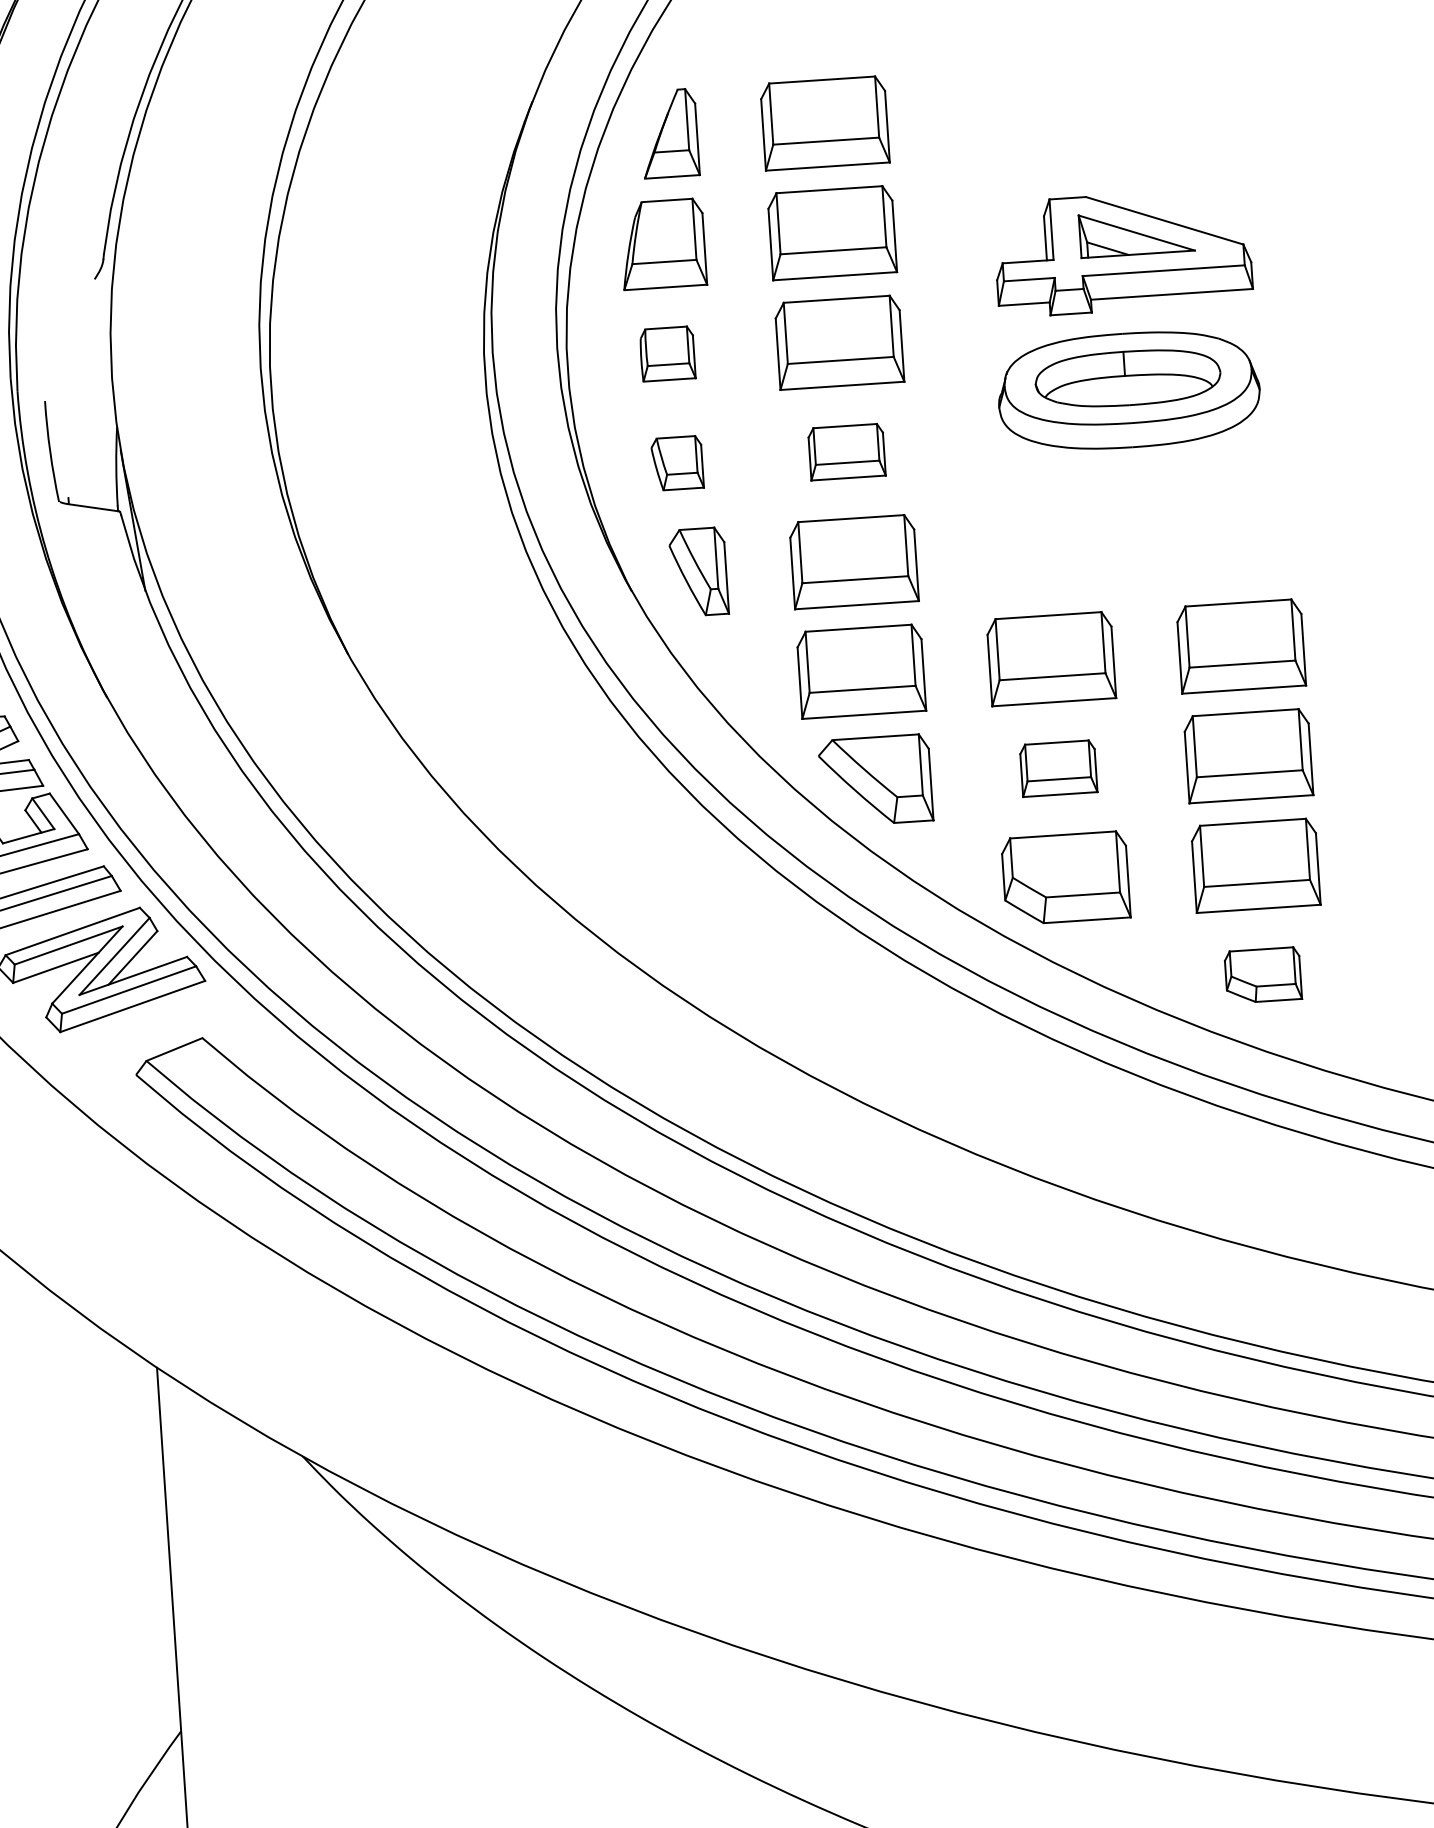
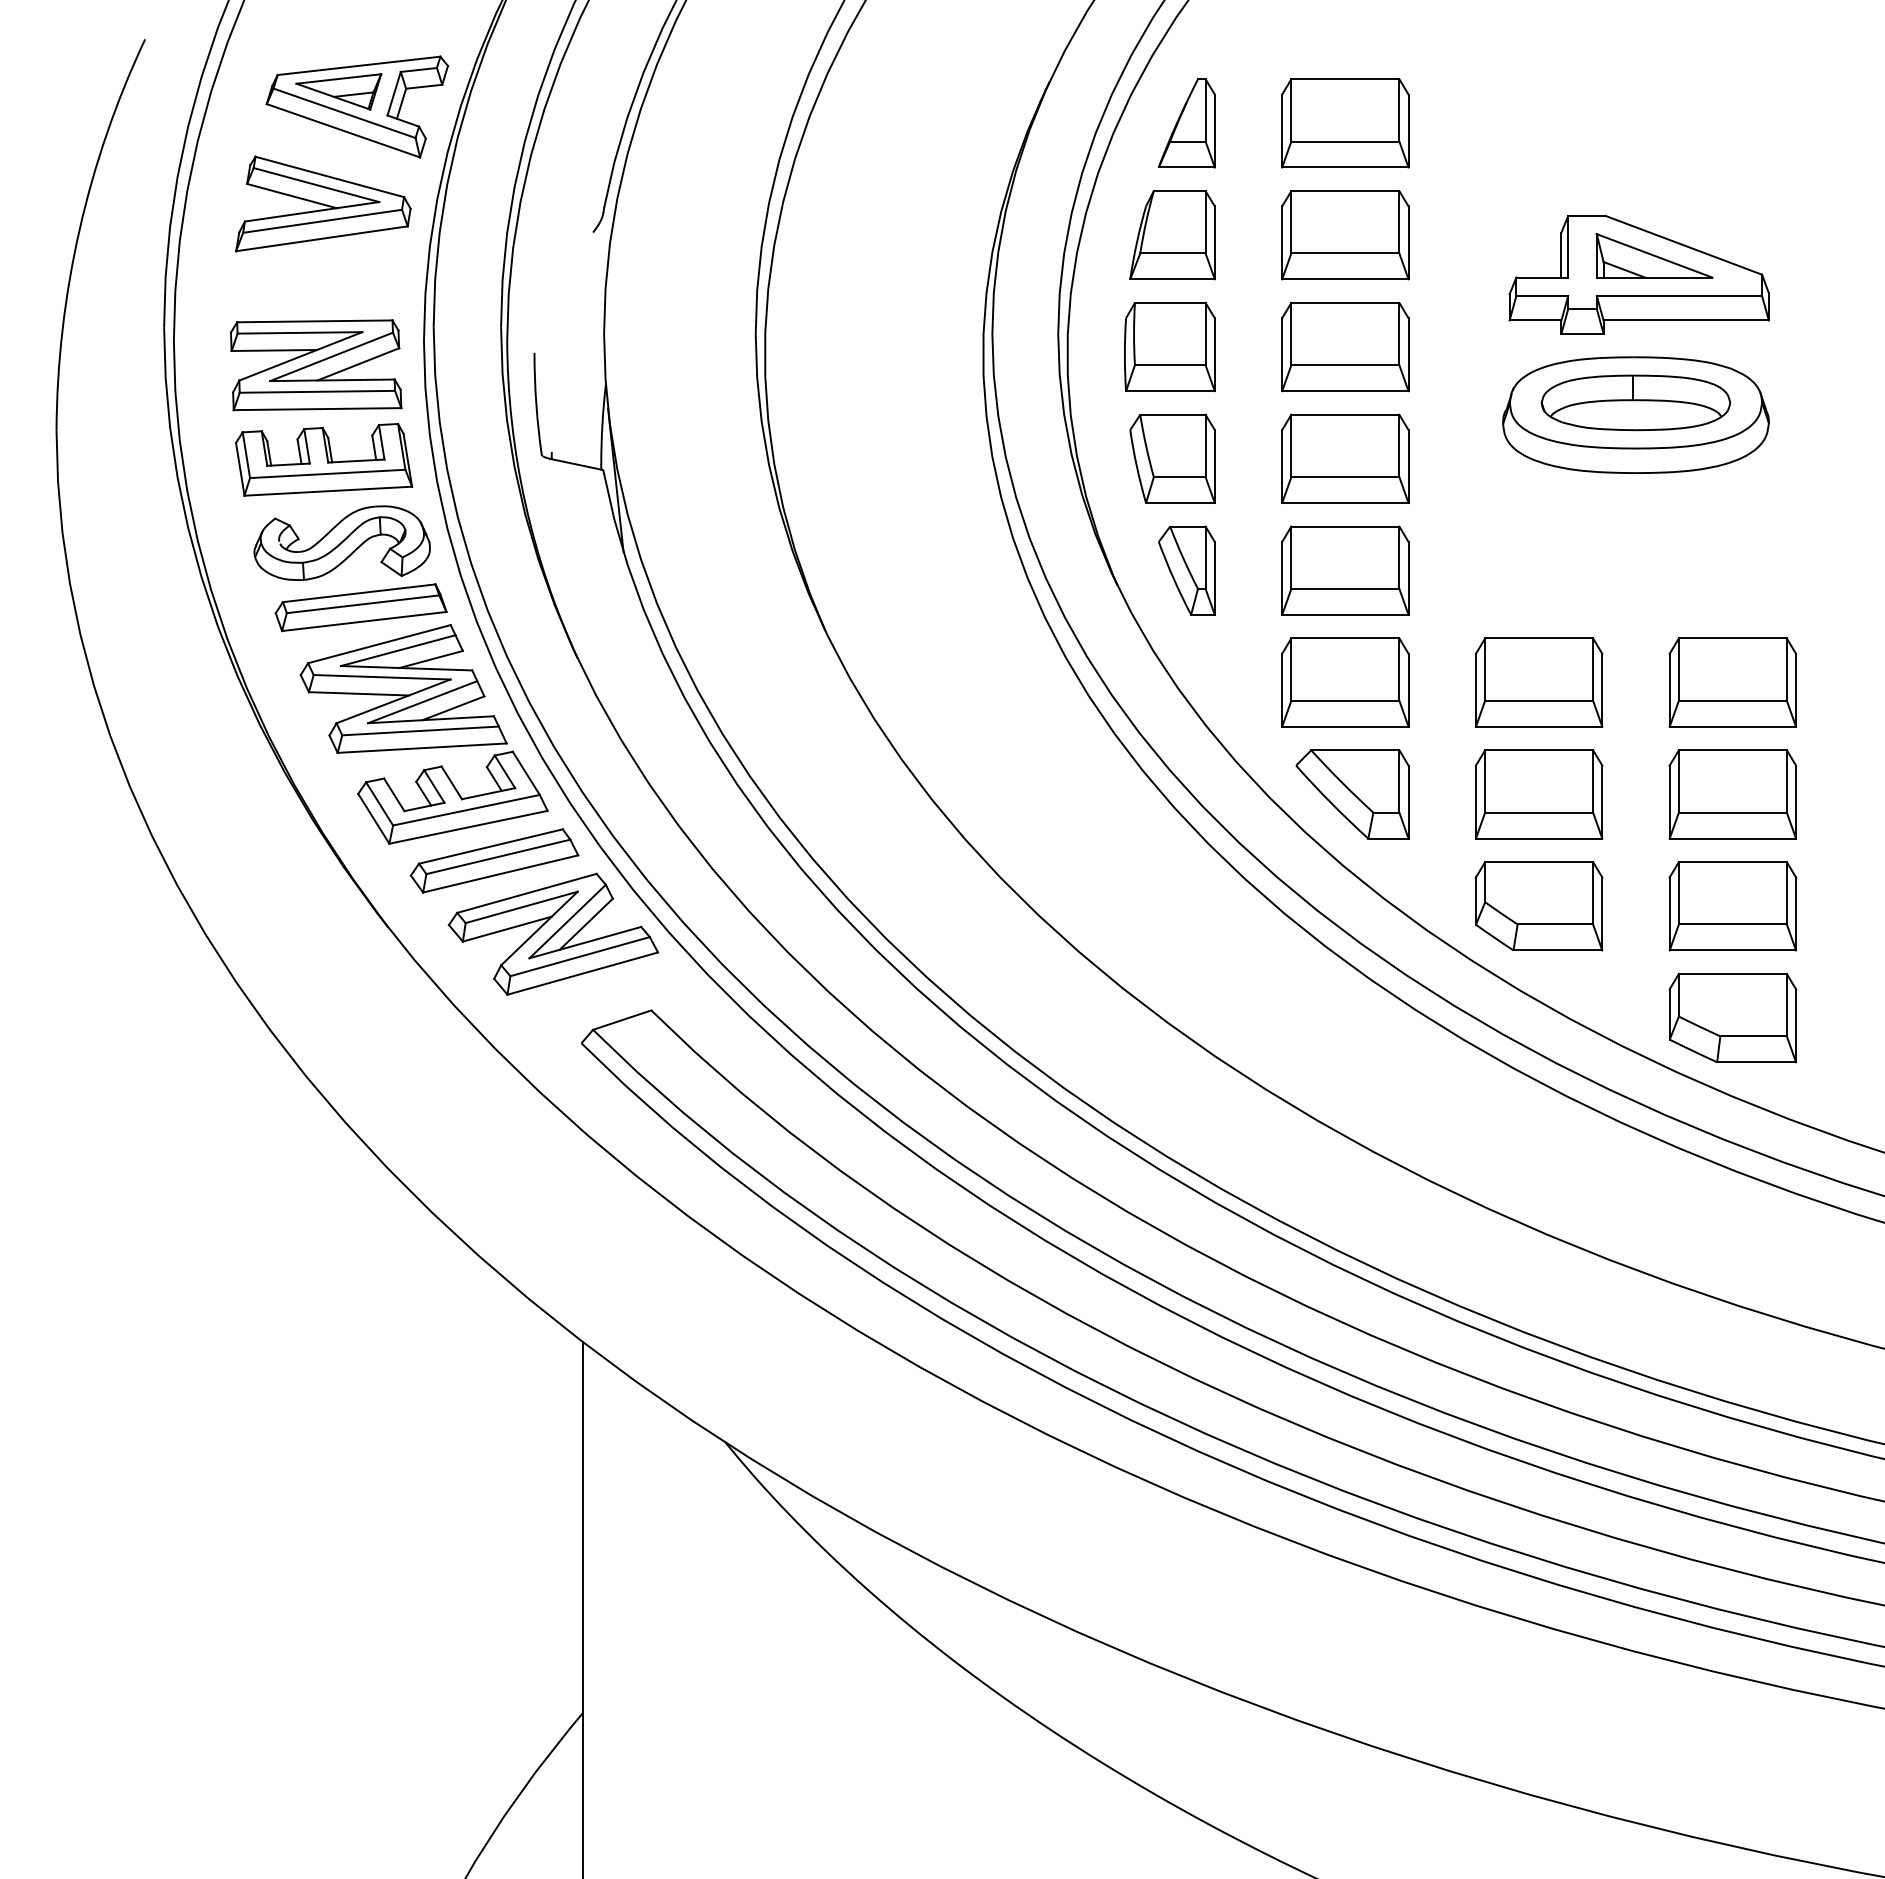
part: (667, 353) -> (1169, 346), size x1.67
part: (846, 451) -> (1345, 458), size x1.67
part: (677, 463) -> (1172, 458), size x1.67
part: (1058, 768) -> (1538, 794), size x1.67
part: (1262, 975) -> (1732, 1018), size x1.67

